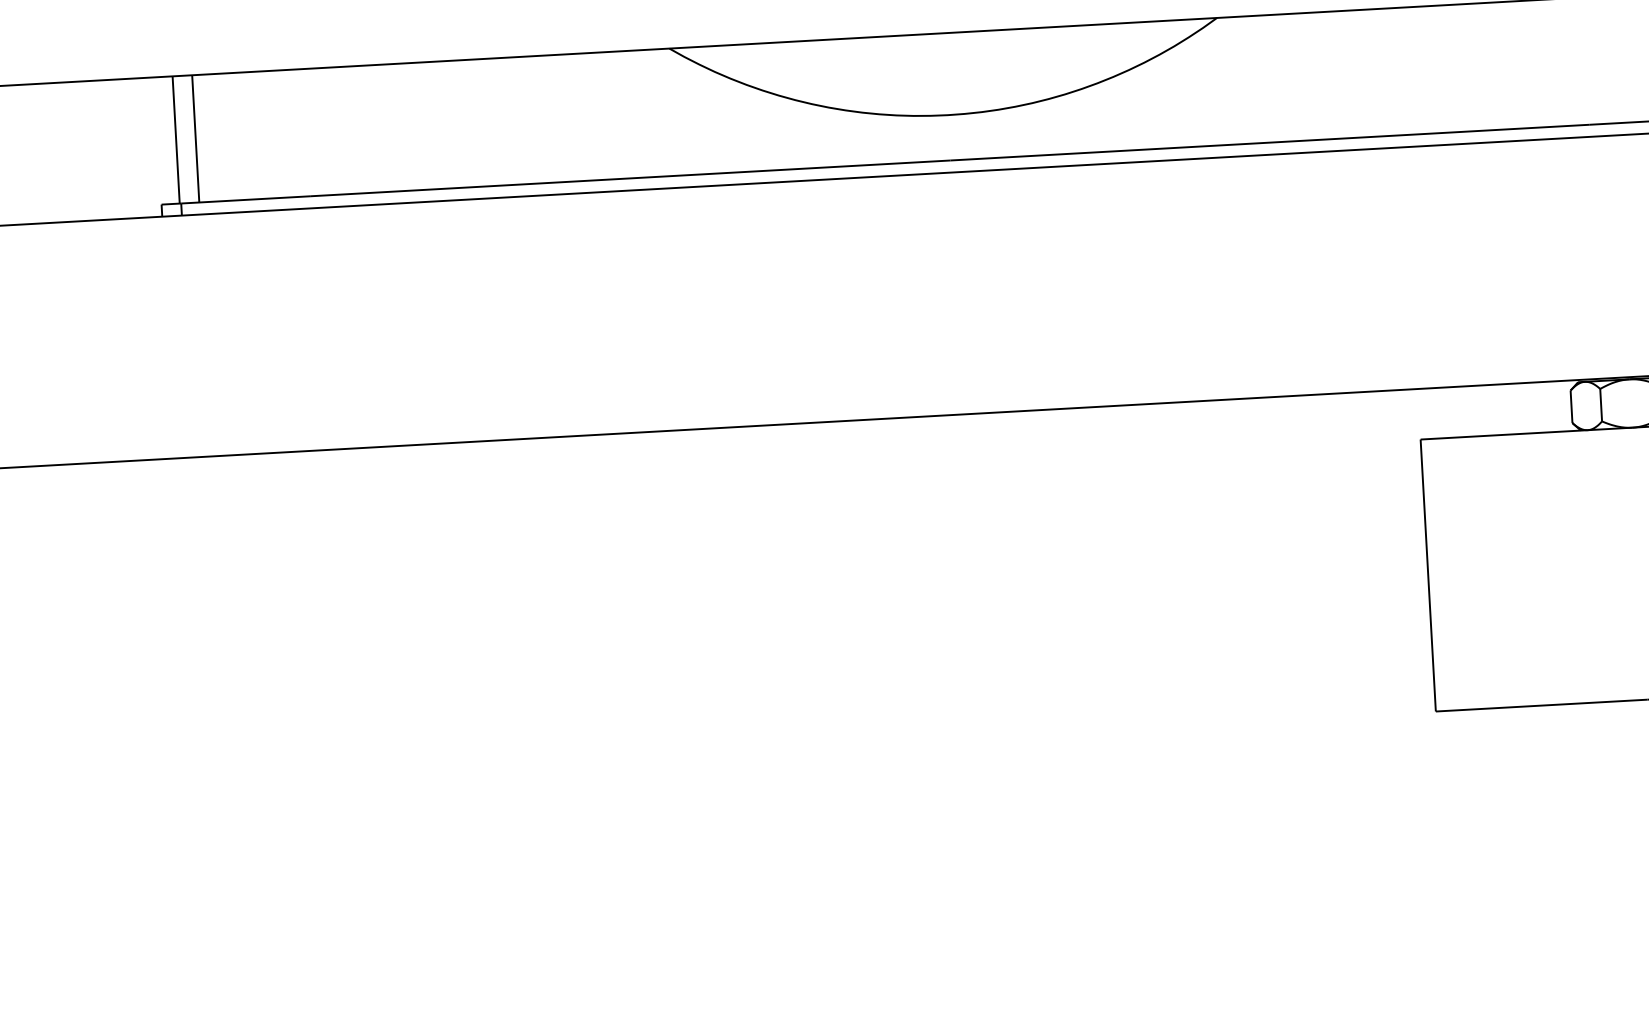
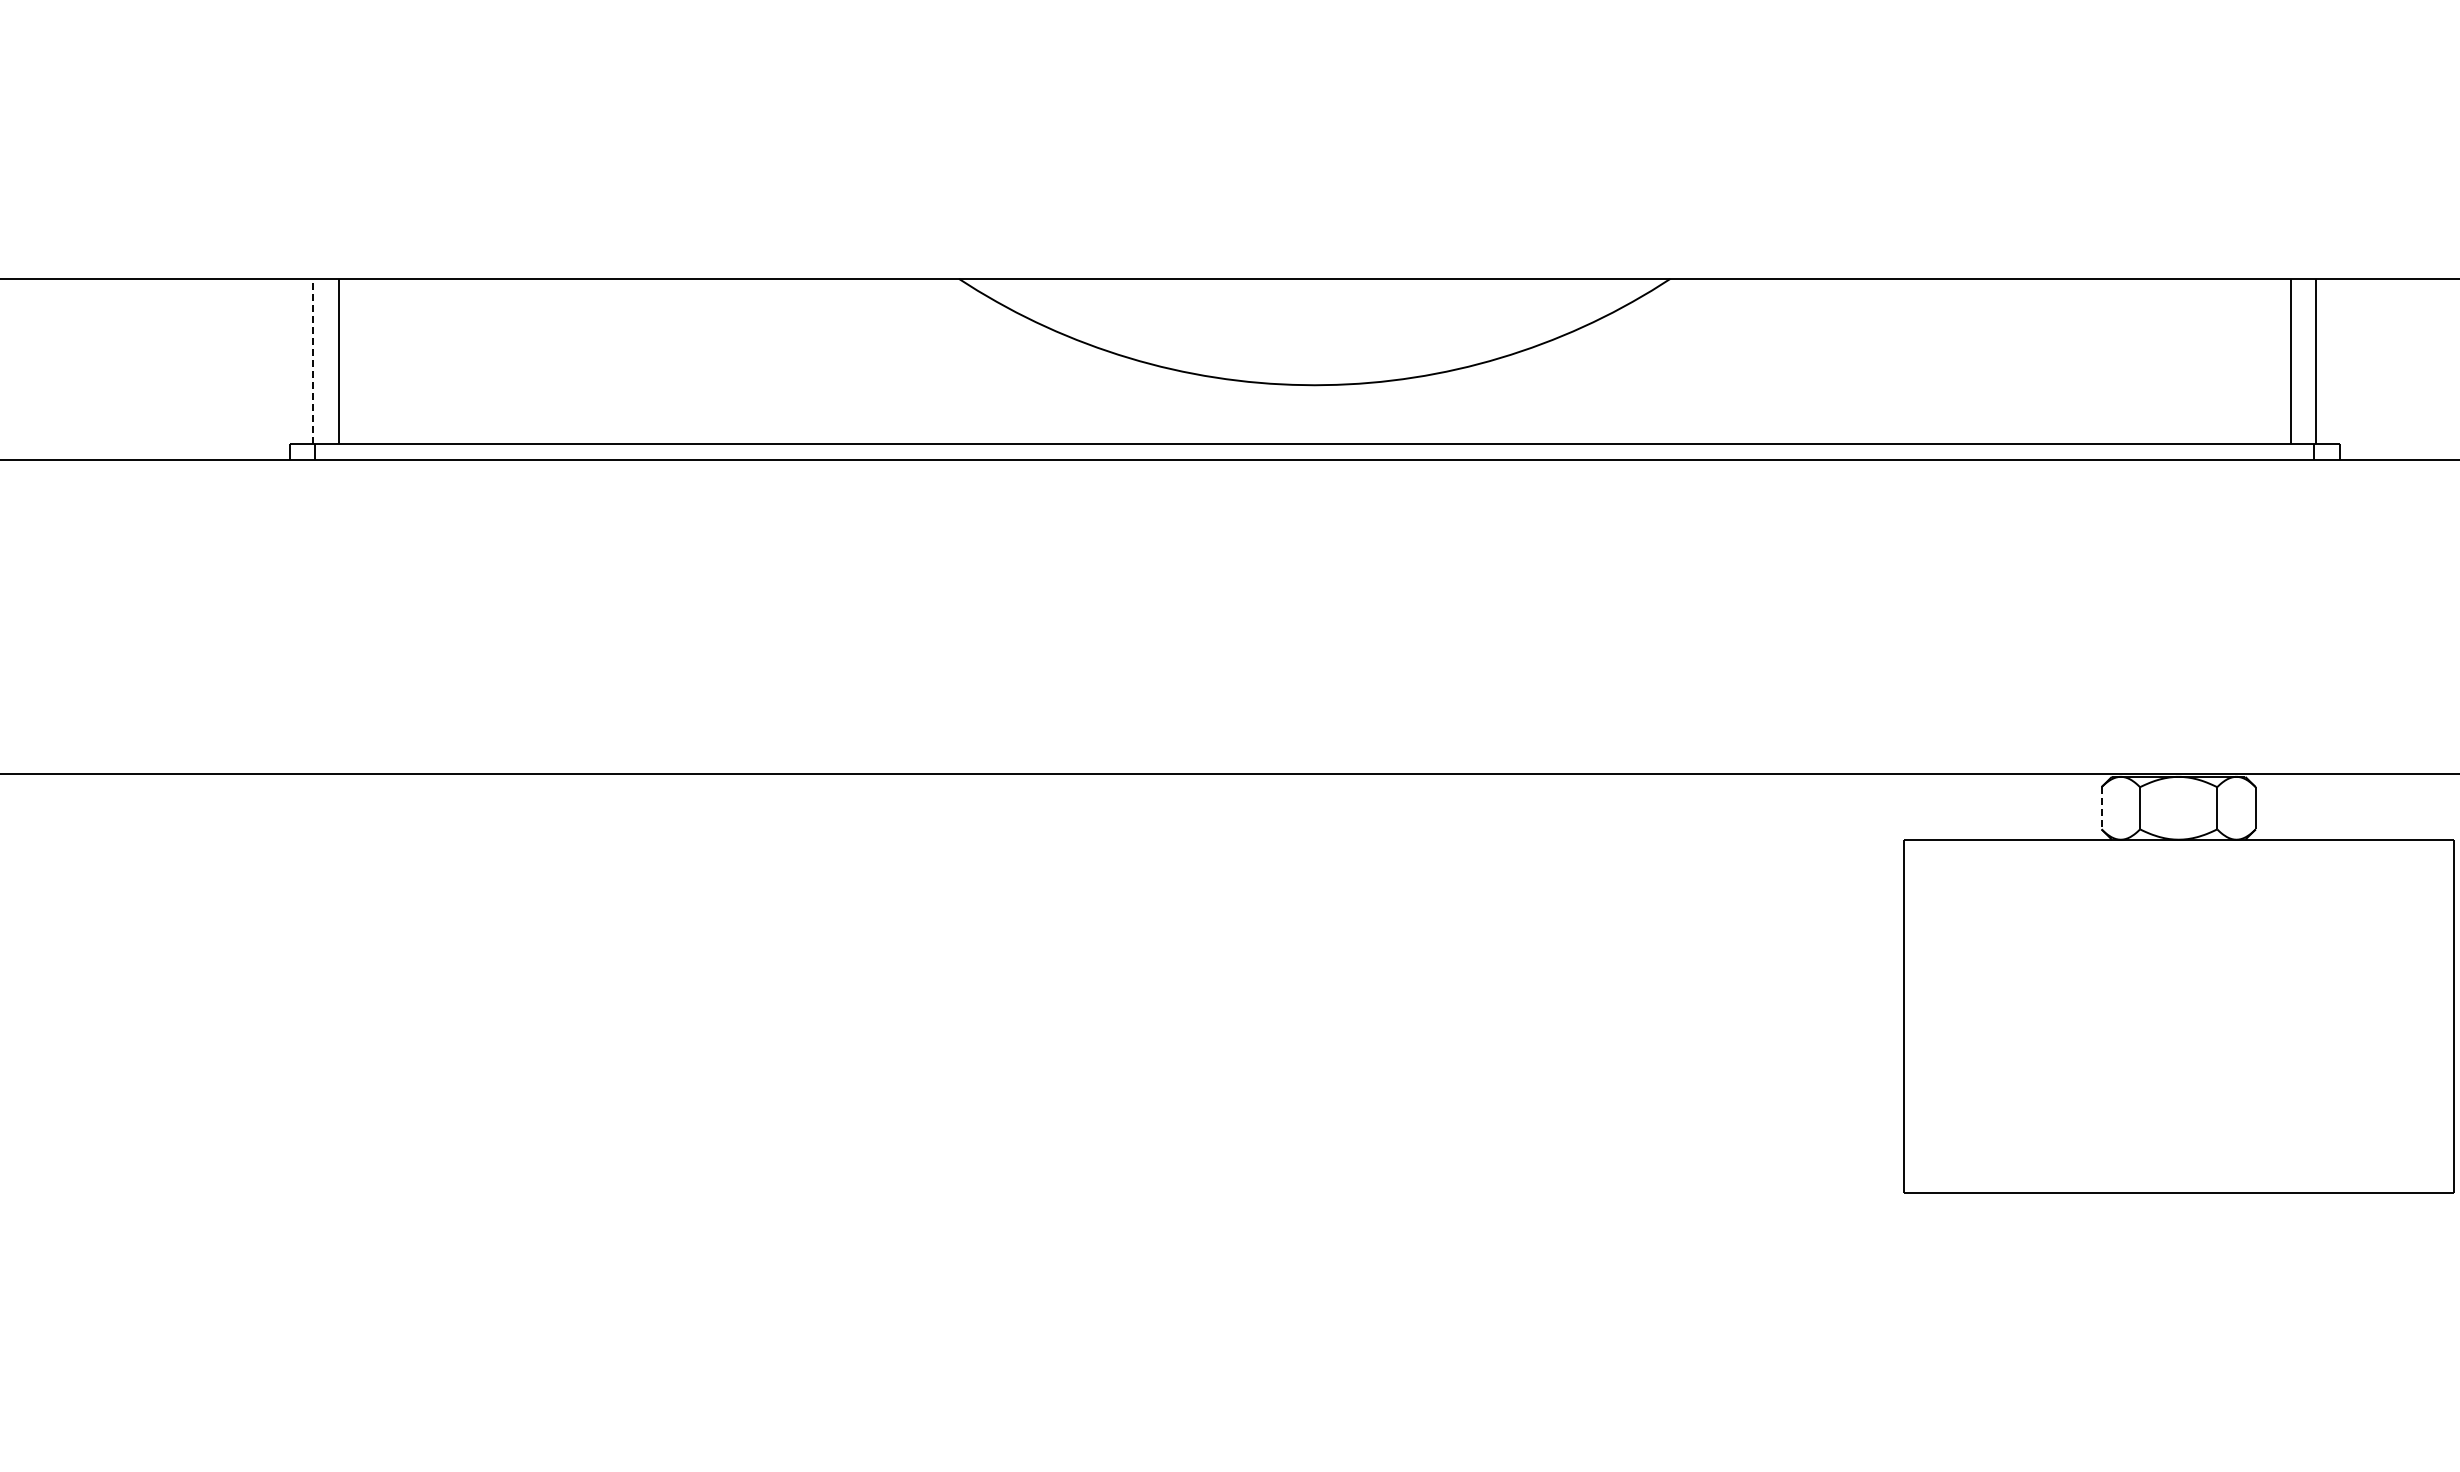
line: (176, 139) -> (313, 361), solid -> dashed
line: (1571, 407) -> (2101, 808), solid -> dashed

